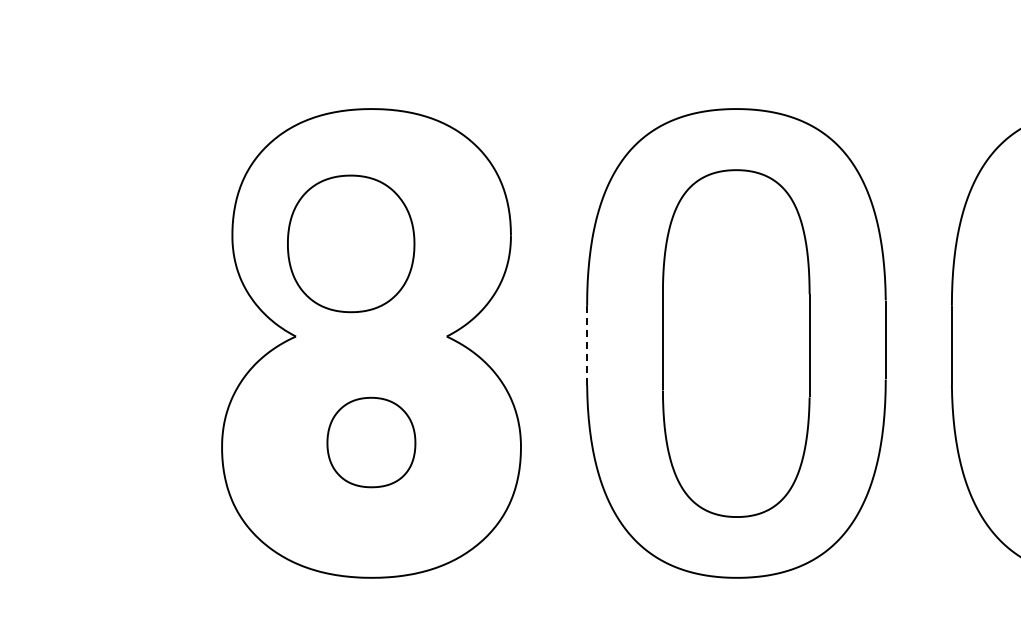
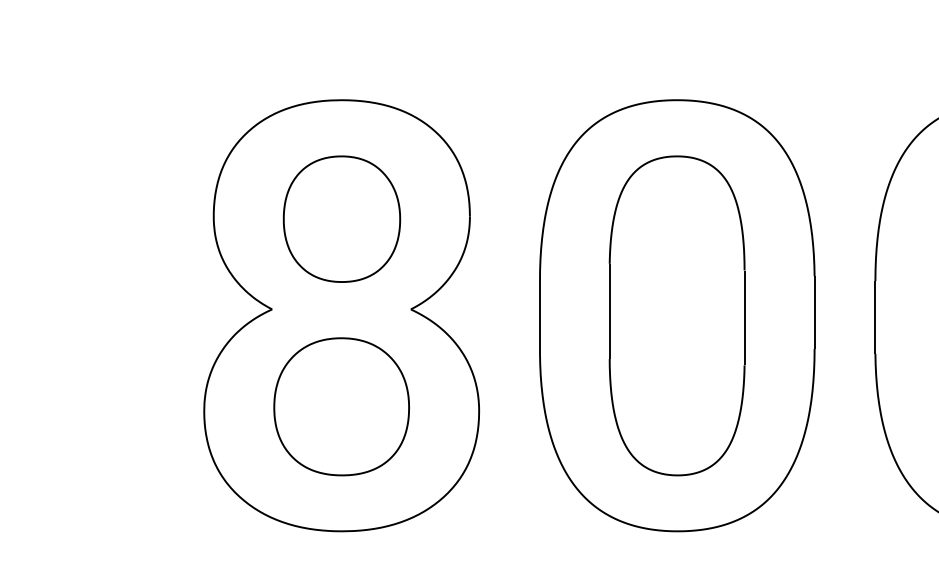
part: (350, 243) -> (341, 218), moved
line: (586, 345) -> (539, 317), dashed -> solid
part: (371, 442) -> (341, 406), size x1.67

